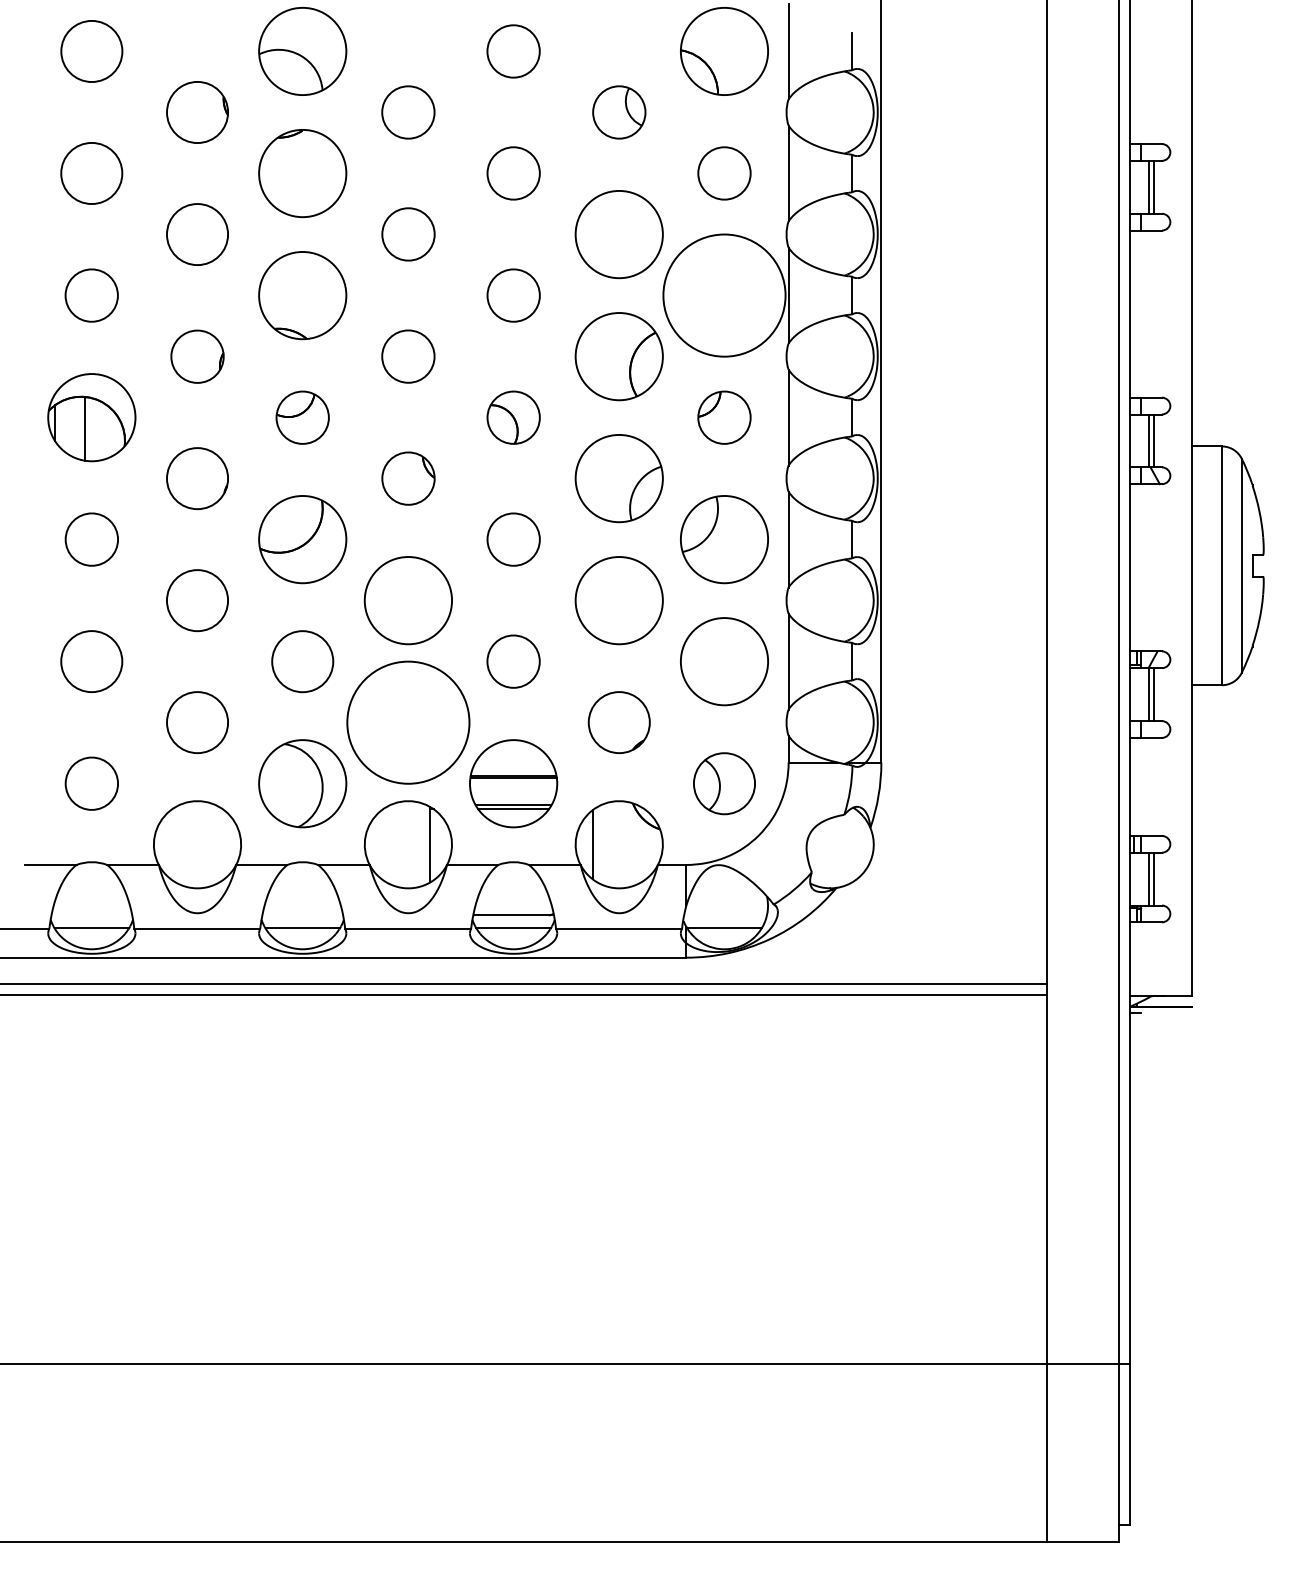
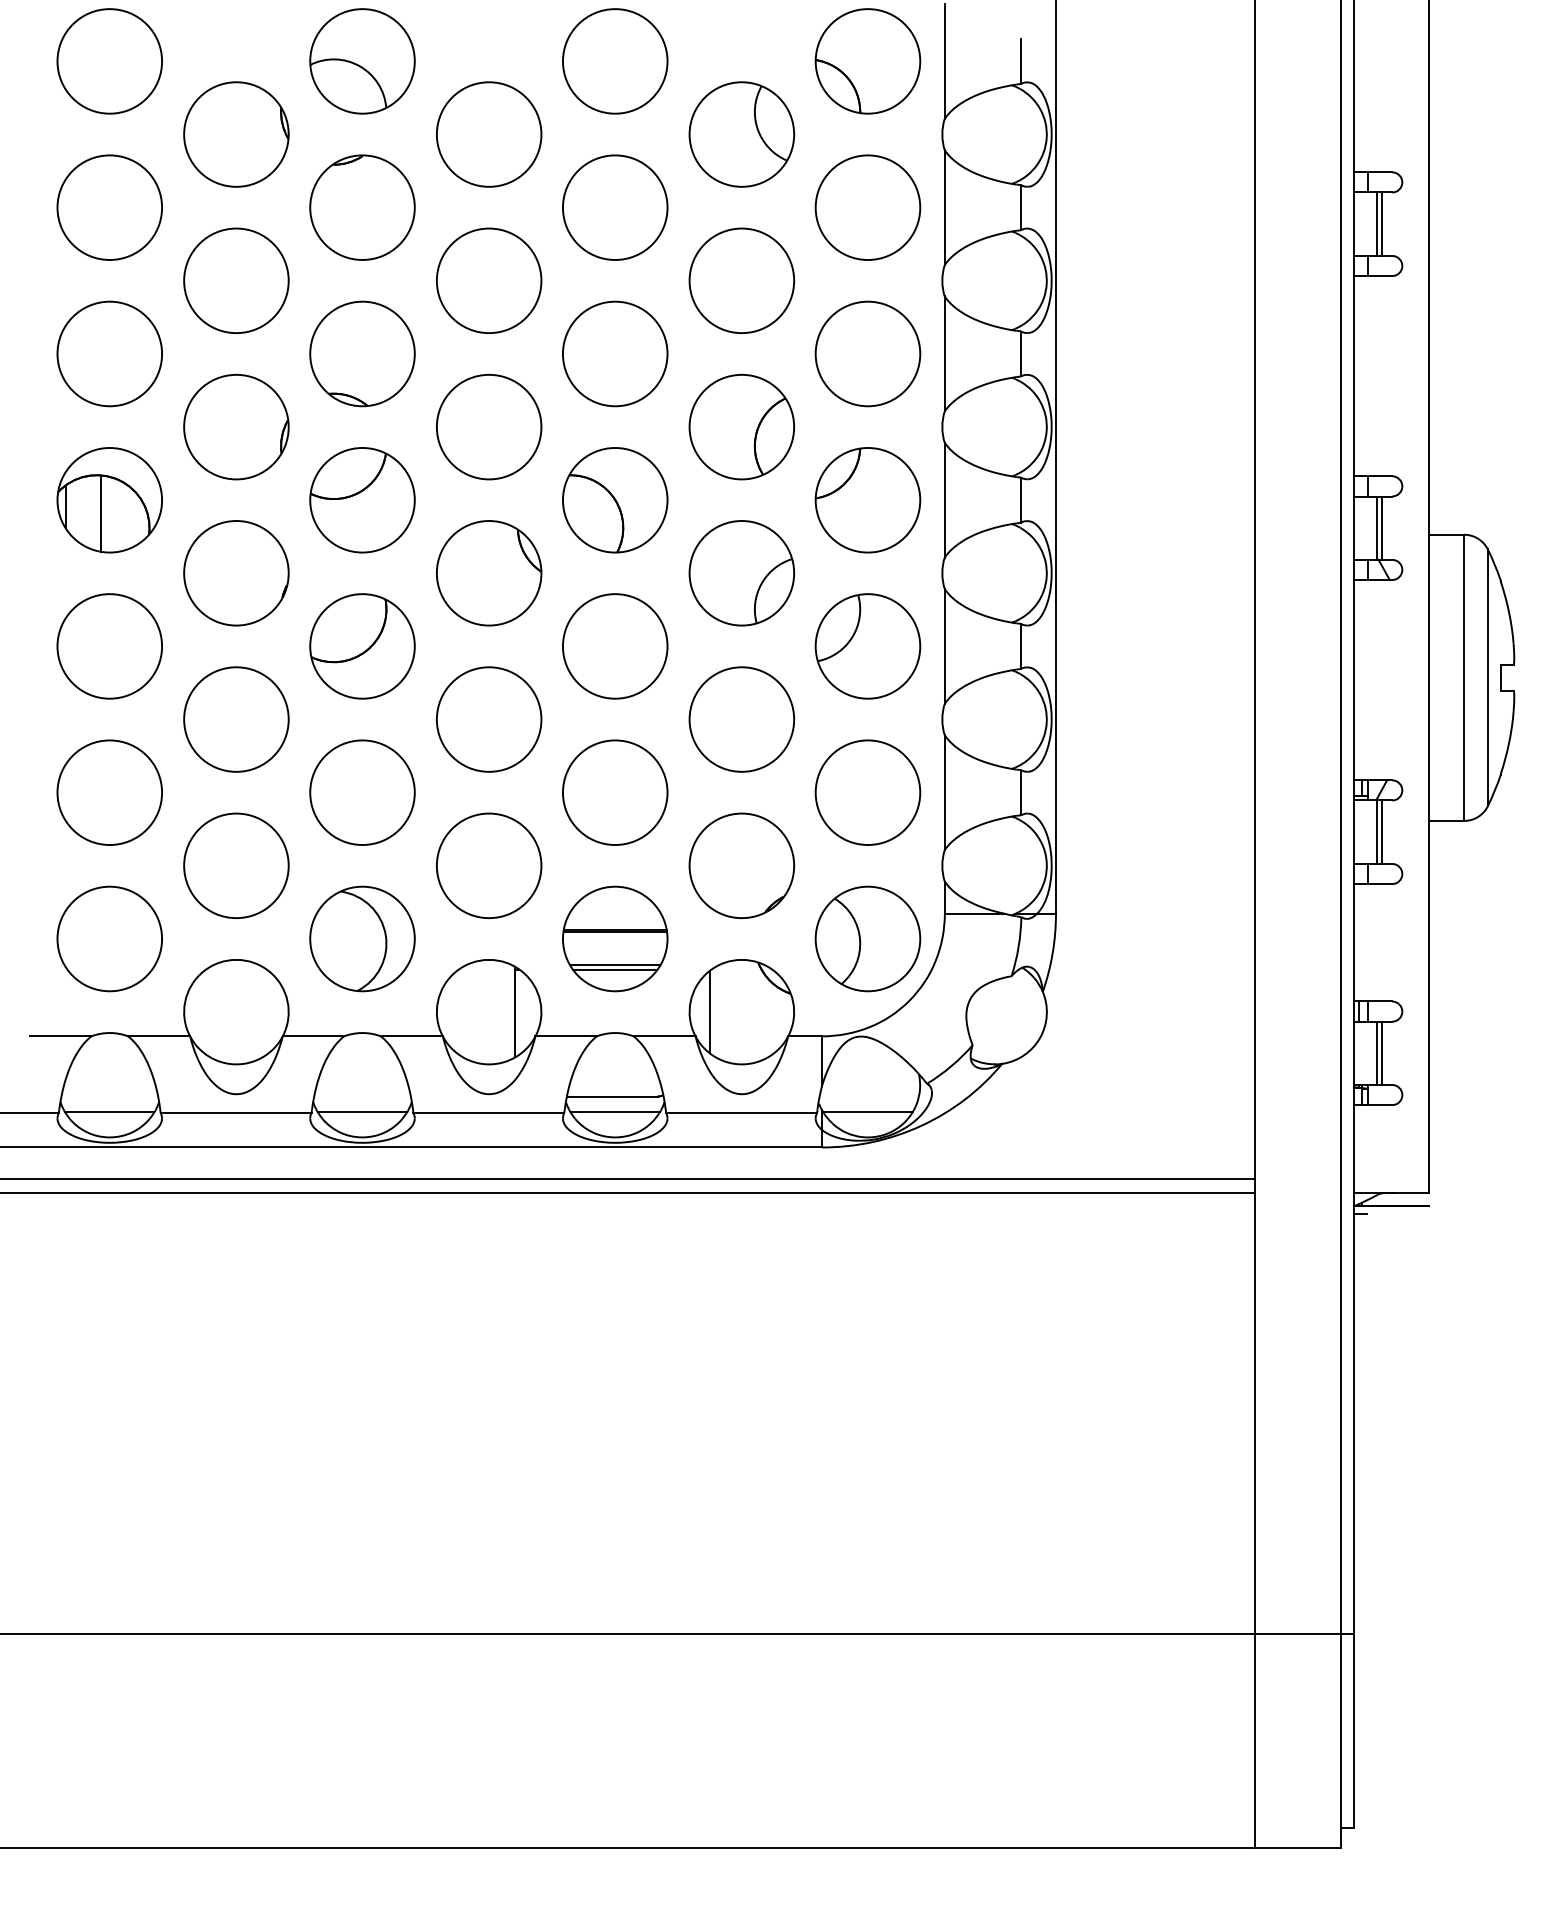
circle: (91, 51) -> (109, 61), size x1.43
circle: (512, 51) -> (614, 61), size x1.67
part: (197, 112) -> (236, 134), size x1.43
circle: (407, 112) -> (488, 134), size x1.67
part: (618, 112) -> (741, 134), size x1.67
circle: (91, 173) -> (109, 207), size x1.43
circle: (513, 173) -> (615, 207), size x1.67
circle: (724, 173) -> (867, 207), size x1.67
circle: (197, 234) -> (236, 280), size x1.43
circle: (408, 234) -> (489, 280), size x1.67
circle: (91, 295) -> (109, 353), size x1.67
circle: (513, 295) -> (615, 353), size x1.67
circle: (724, 295) -> (867, 353), size x0.71
part: (197, 356) -> (236, 427), size x1.67
circle: (407, 356) -> (488, 426), size x1.67
part: (302, 417) -> (362, 500), size x1.67
part: (513, 417) -> (615, 500), size x1.67
part: (724, 417) -> (867, 500), size x1.67
circle: (197, 478) -> (236, 573), size x1.43
part: (408, 478) -> (489, 573), size x1.67
circle: (91, 539) -> (109, 646), size x1.67
circle: (513, 539) -> (615, 646), size x1.67
circle: (197, 600) -> (236, 719), size x1.43
circle: (91, 661) -> (109, 792), size x1.43
circle: (302, 661) -> (362, 792), size x1.43
circle: (512, 661) -> (614, 792), size x1.67
circle: (197, 722) -> (236, 865), size x1.43
circle: (407, 722) -> (488, 865), size x0.71
part: (618, 722) -> (741, 865), size x1.43
circle: (91, 783) -> (109, 938), size x1.67
part: (724, 783) -> (867, 938), size x1.43

